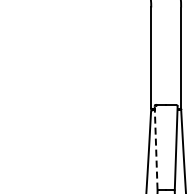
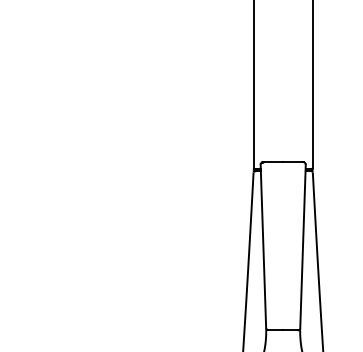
line: (156, 147) -> (264, 245), dashed -> solid

